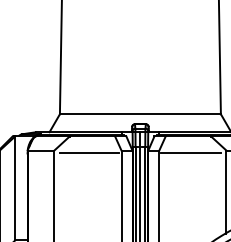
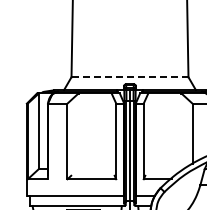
line: (141, 114) -> (130, 77), solid -> dashed
line: (88, 153) -> (92, 105), removed
line: (190, 153) -> (166, 105), removed

